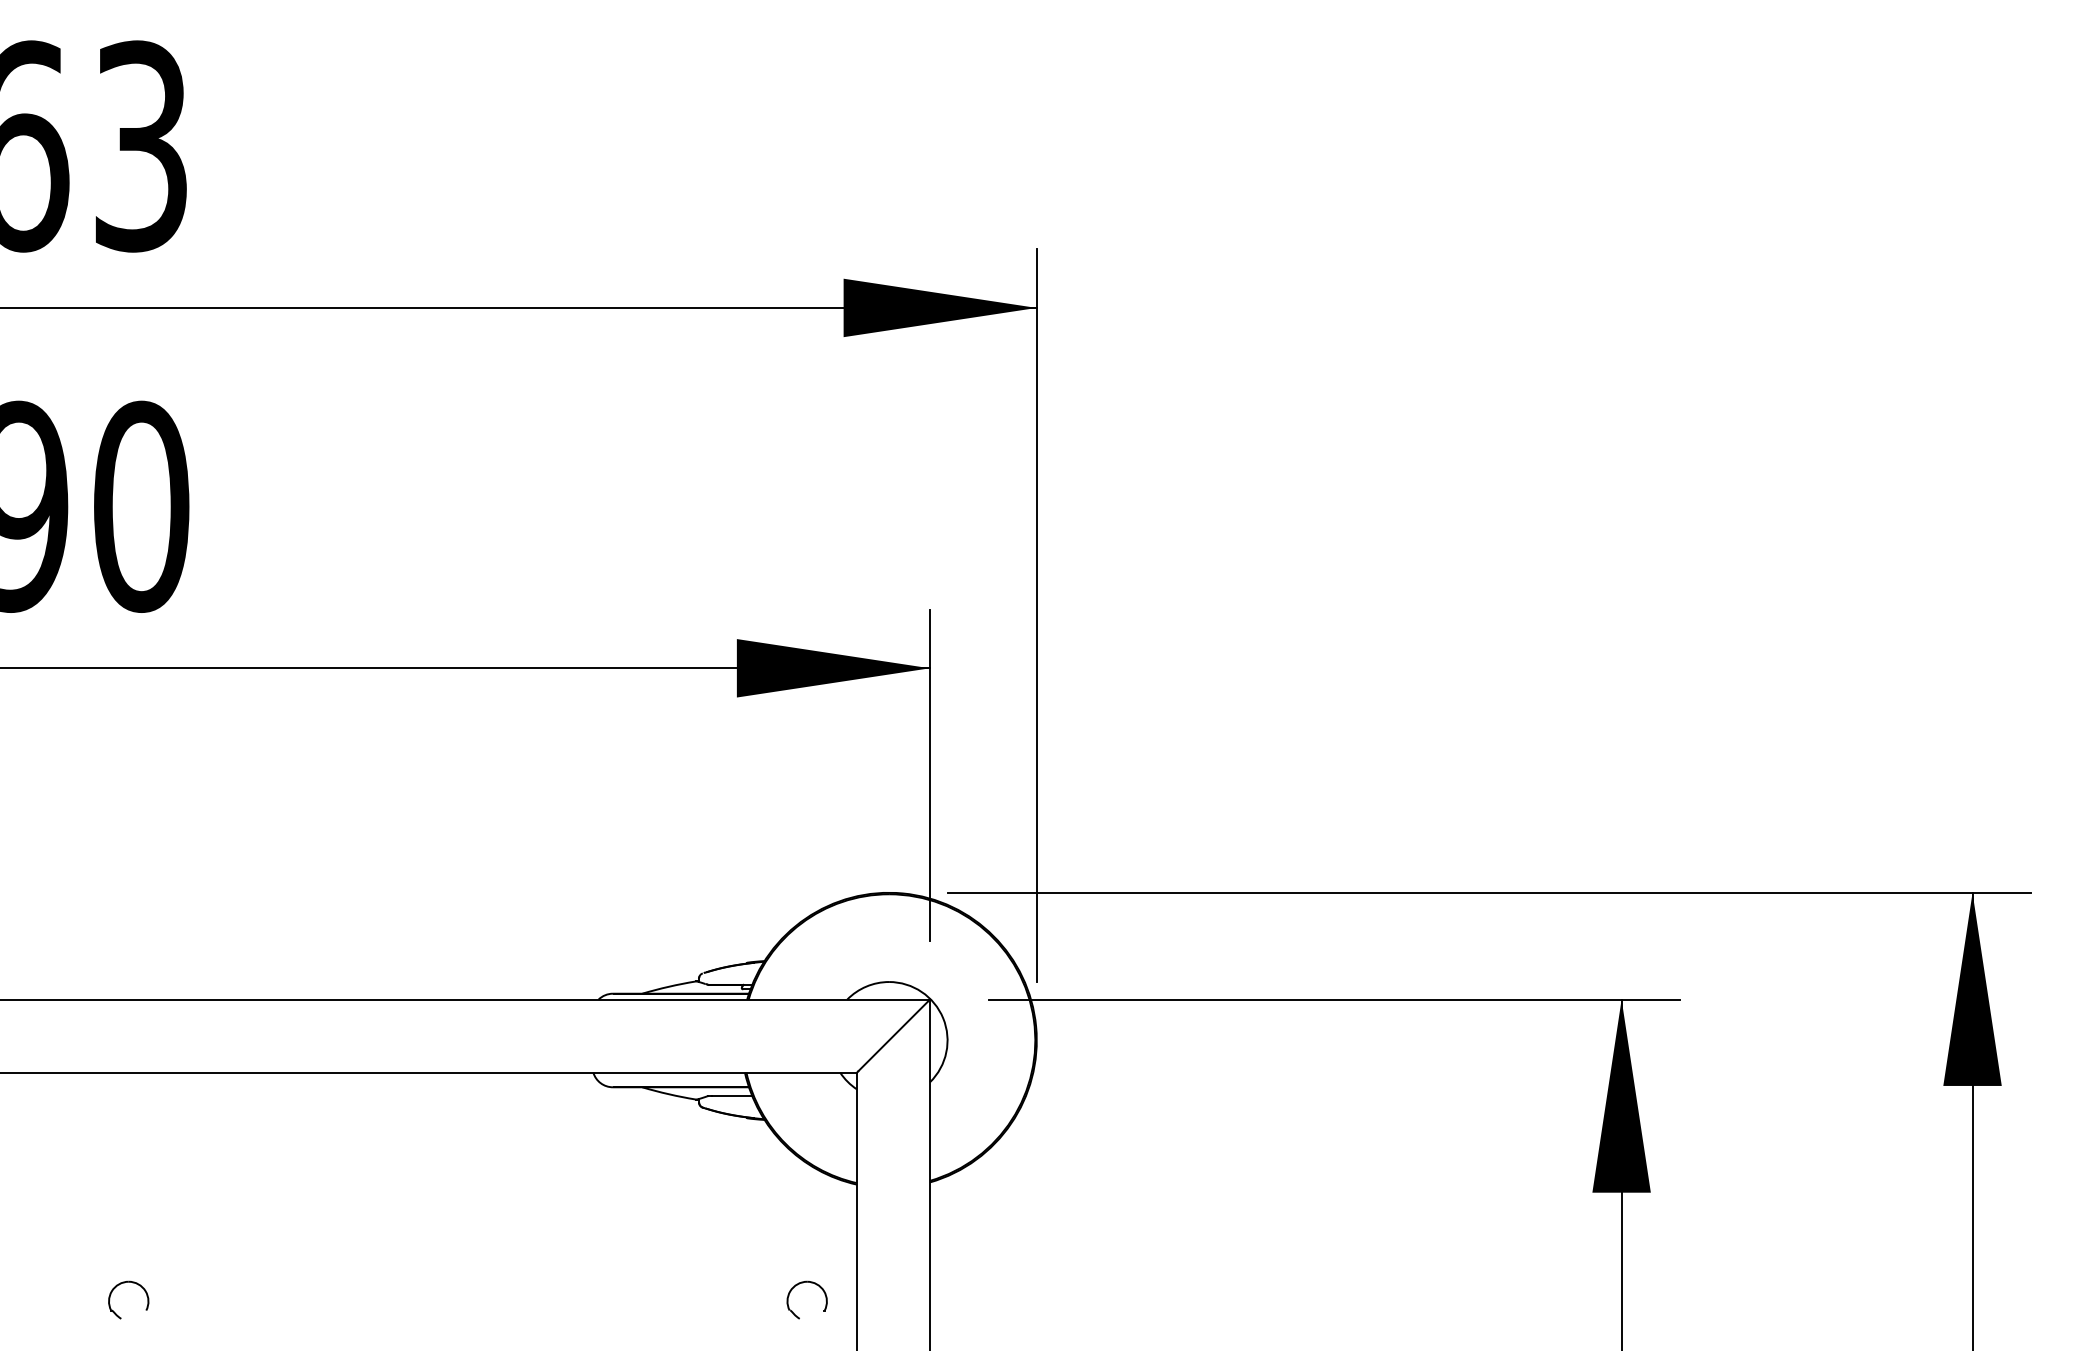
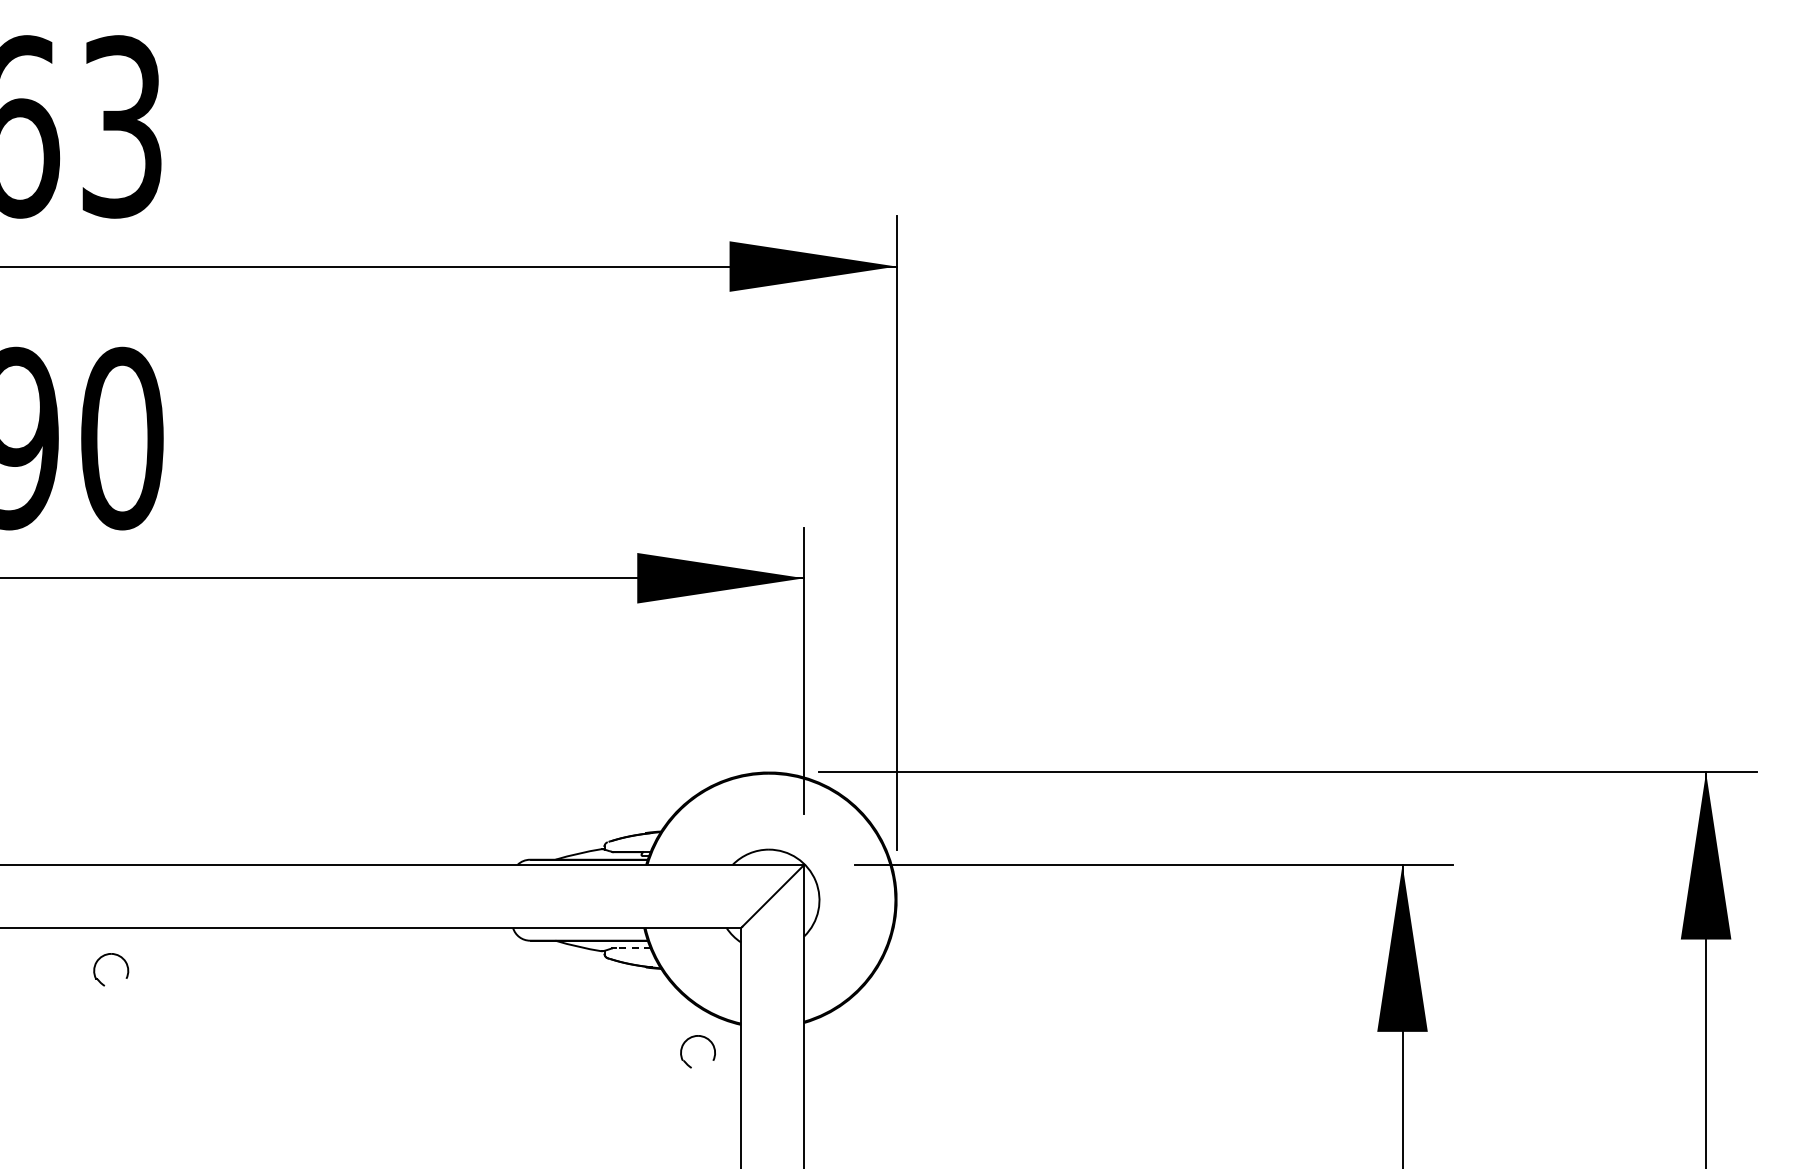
line: (731, 1096) -> (632, 948), solid -> dashed
part: (125, 1283) -> (108, 955), moved
part: (803, 1283) -> (694, 1037), moved

